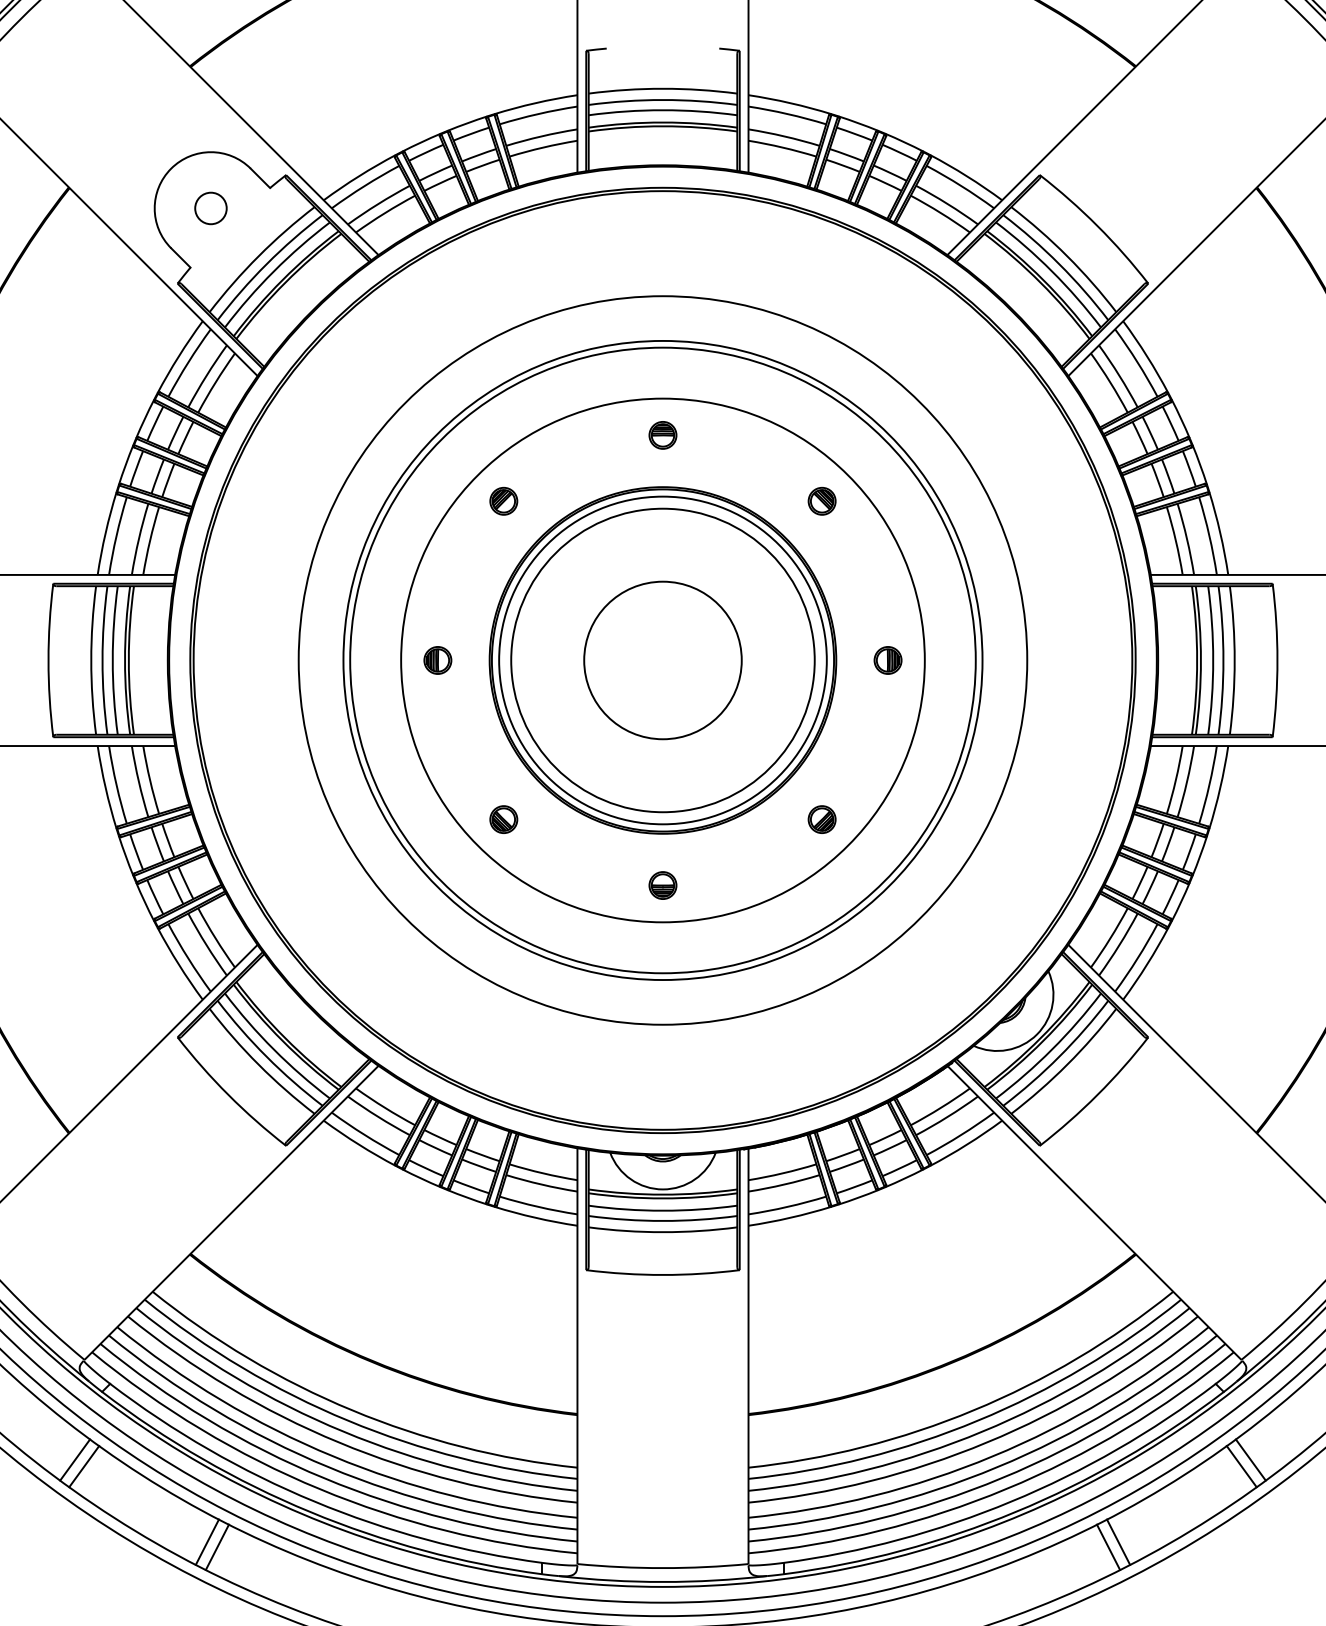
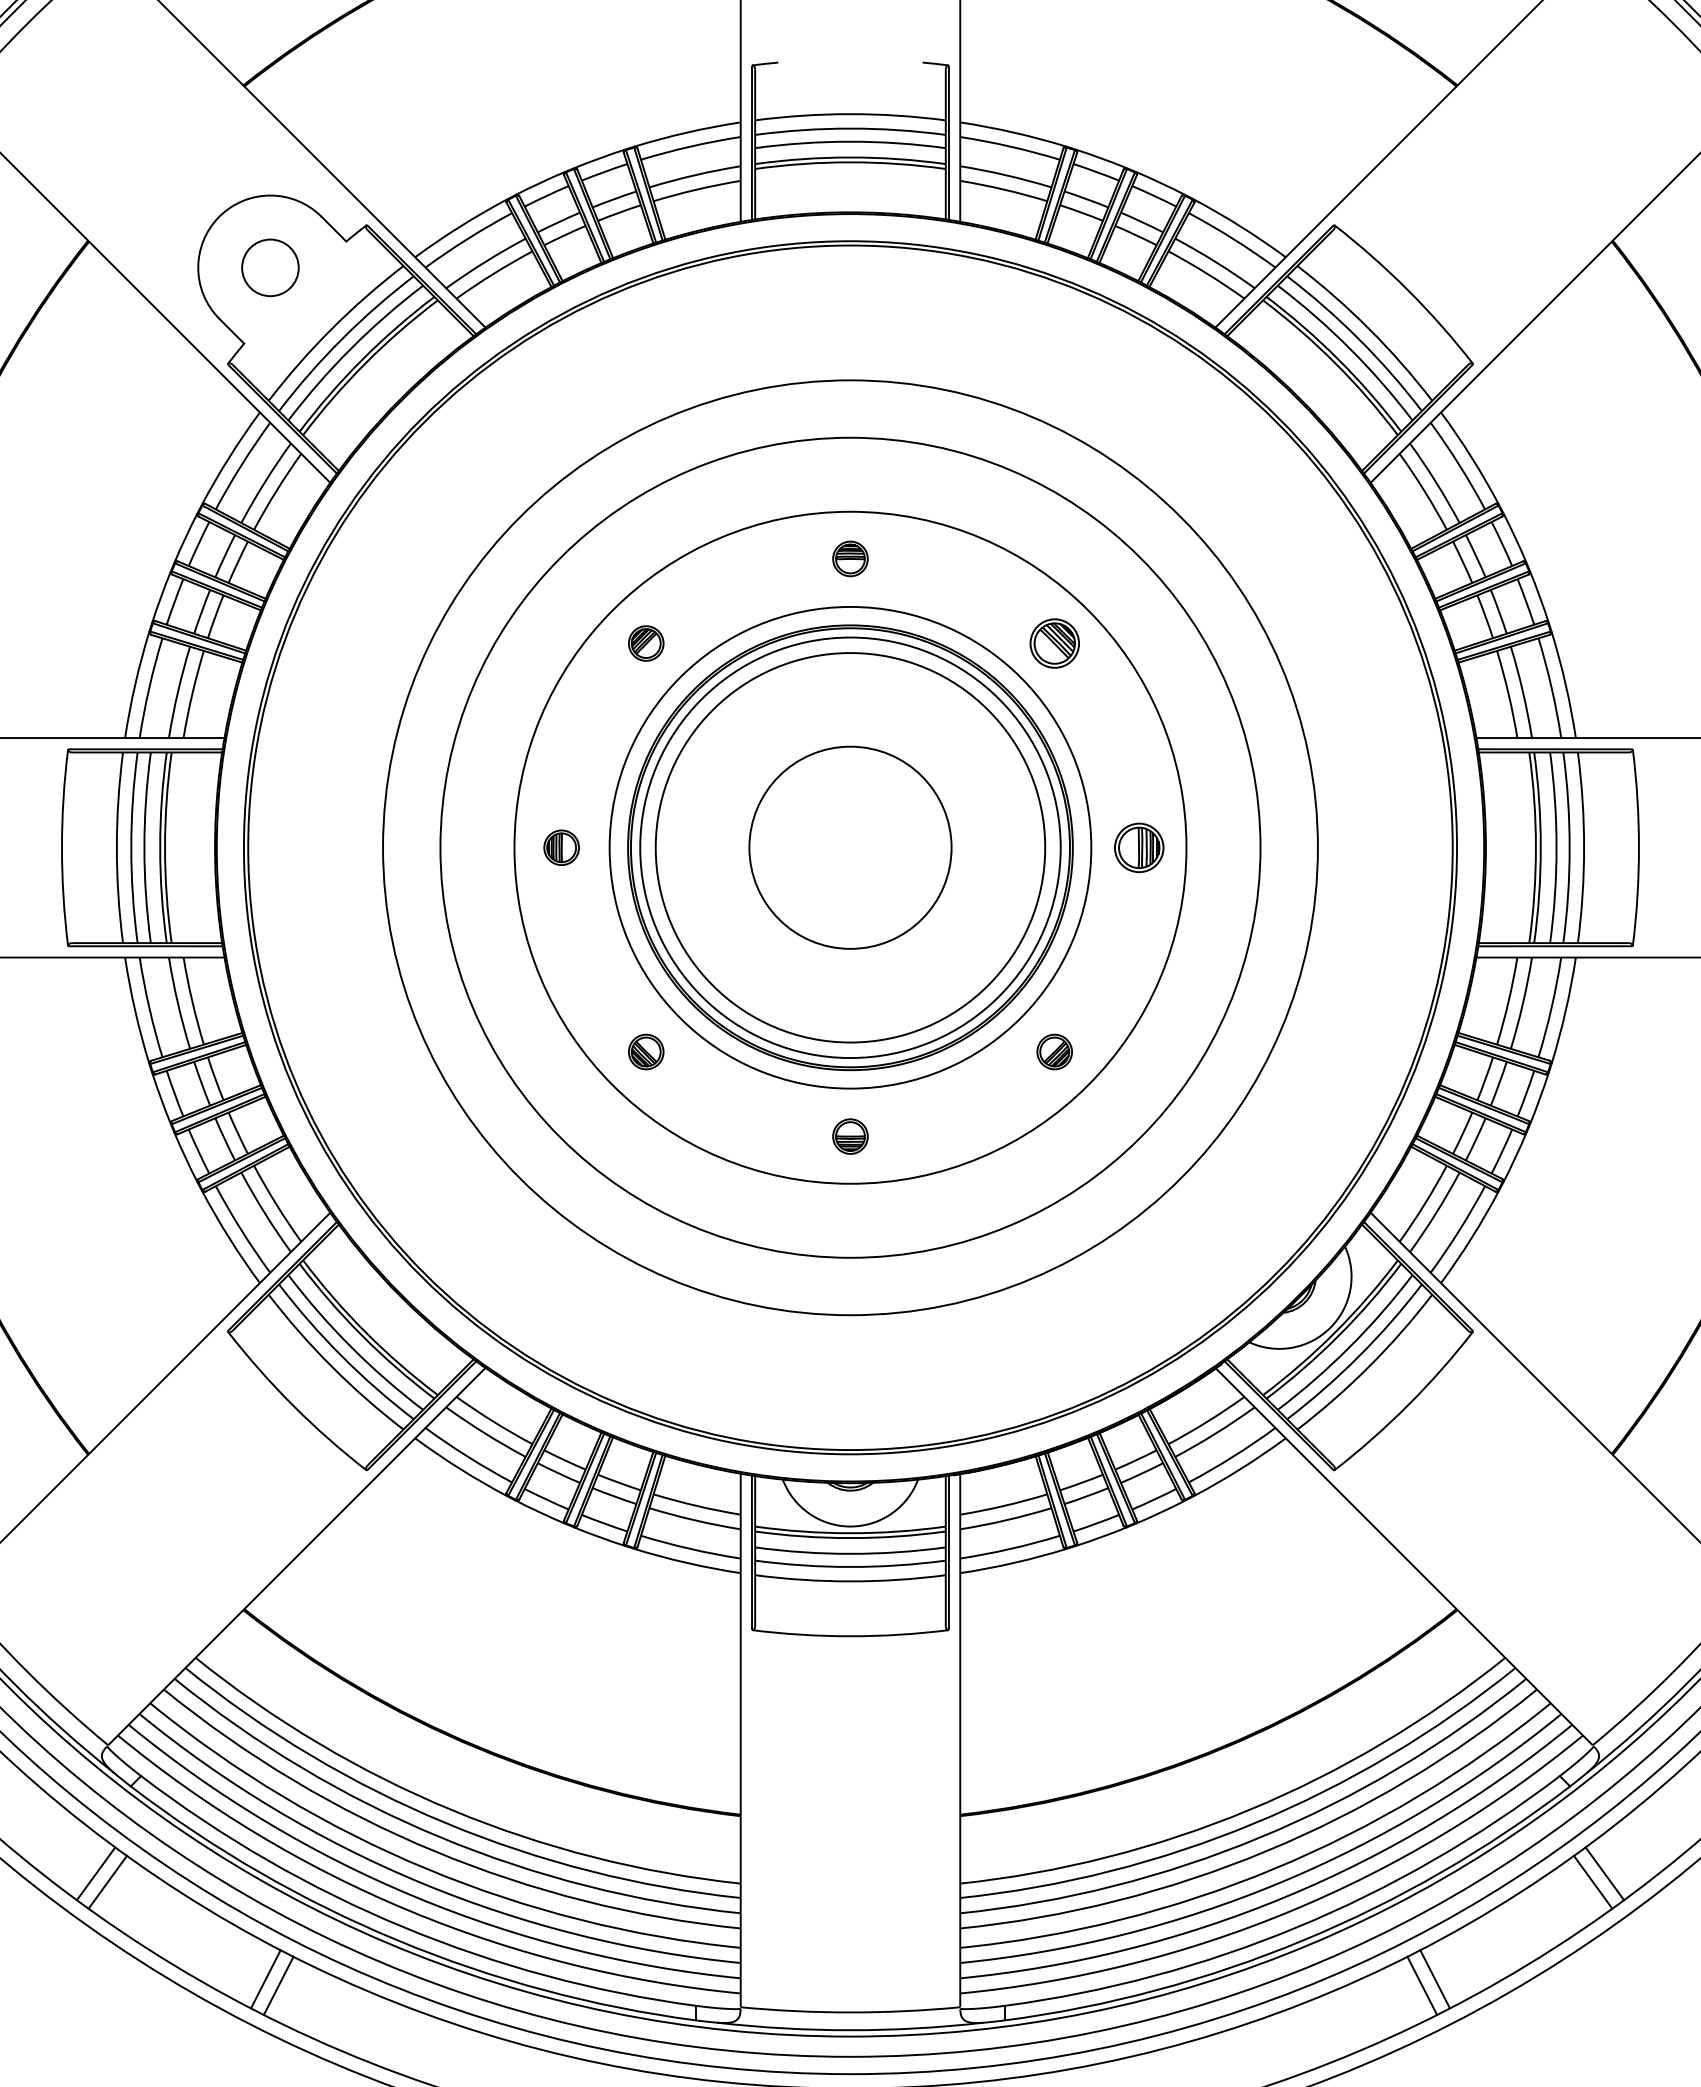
circle: (211, 208) -> (270, 267), size x1.4
part: (821, 501) -> (1054, 643), size x1.4
circle: (663, 660) -> (850, 847), size x0.6
part: (888, 660) -> (1139, 847), size x1.4

